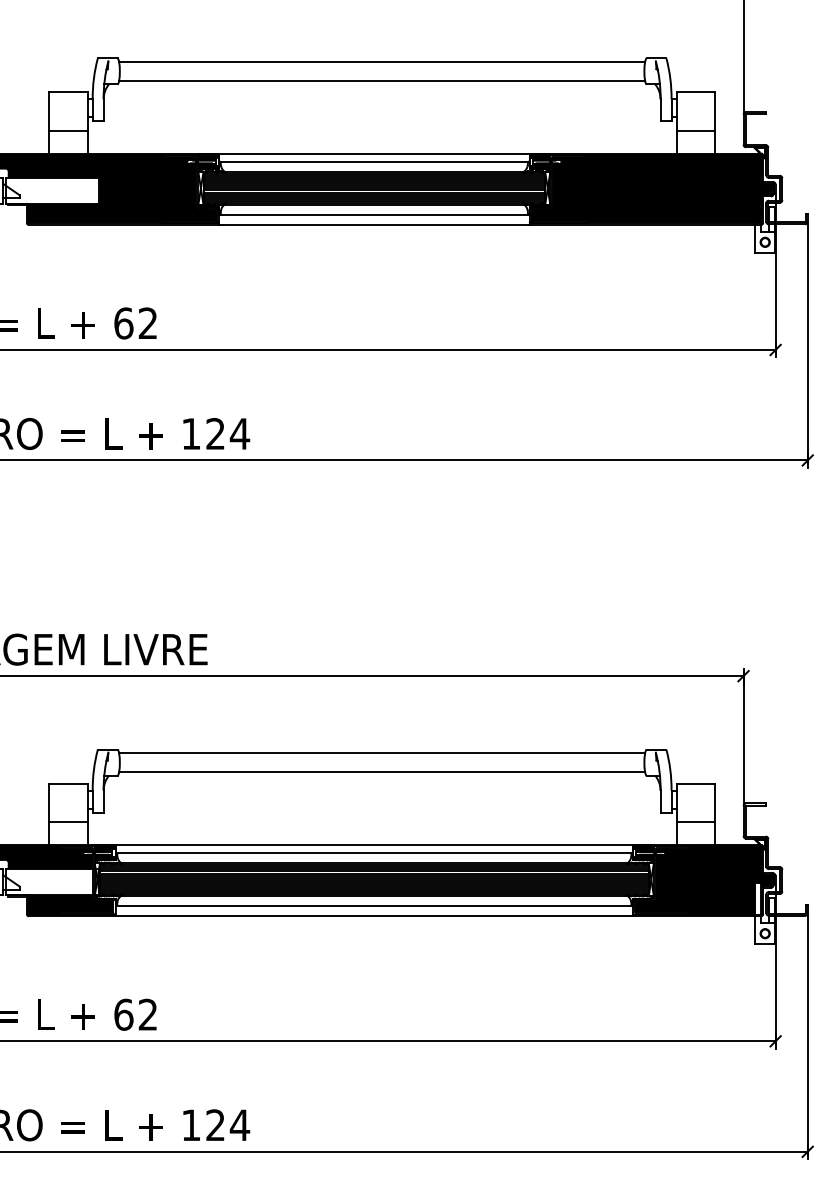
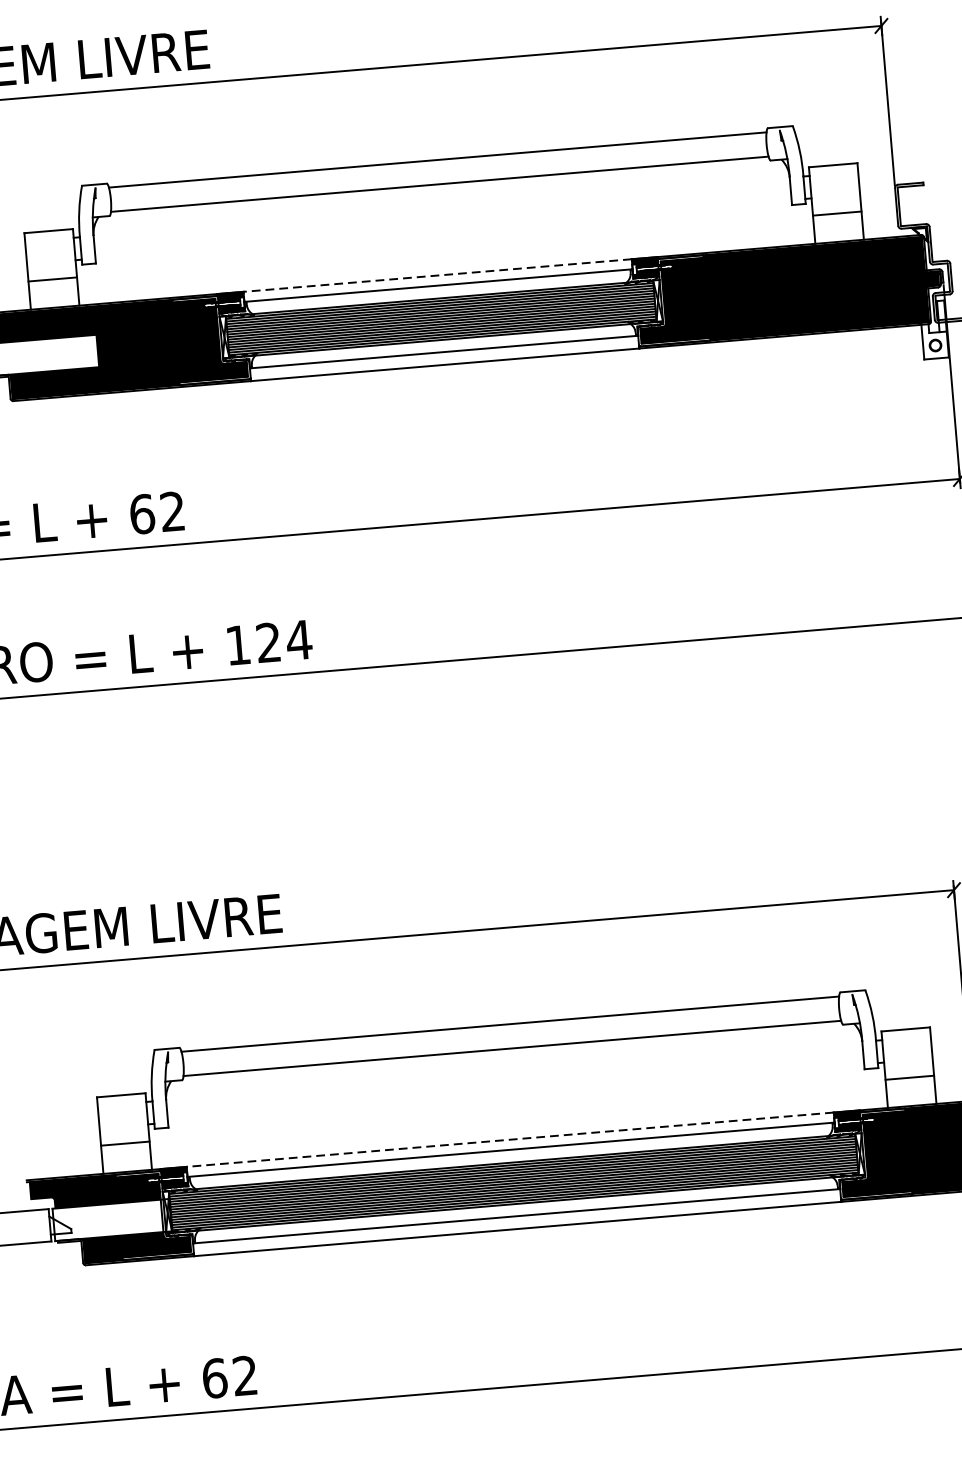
line: (373, 153) -> (436, 275), solid -> dashed
line: (374, 844) -> (510, 1139), solid -> dashed

